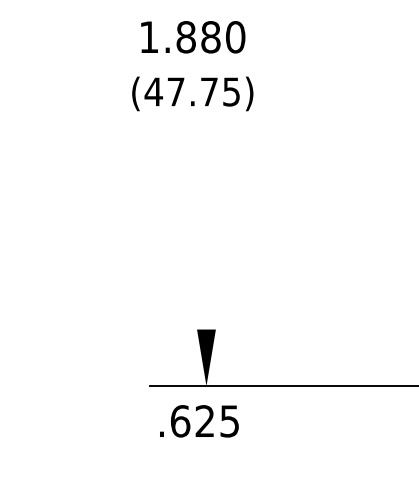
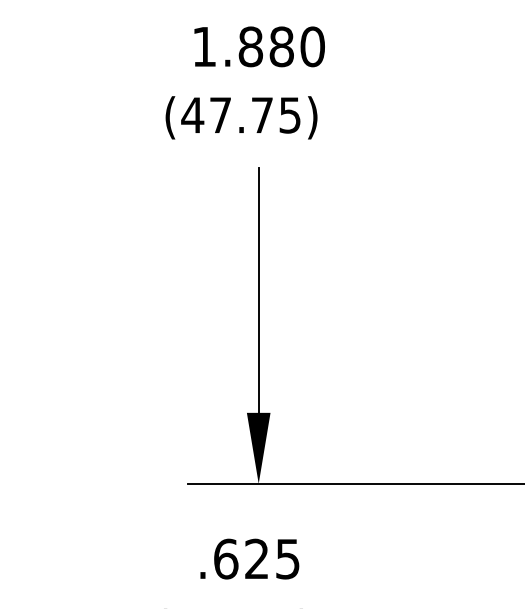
text: (193, 37) -> (259, 47), moved
line: (206, 231) -> (258, 290), added
text: (199, 421) -> (249, 559), moved

